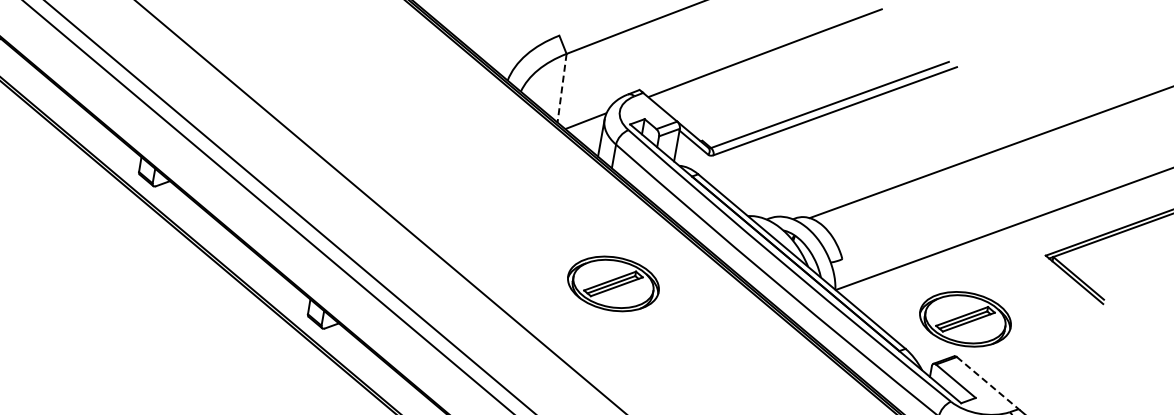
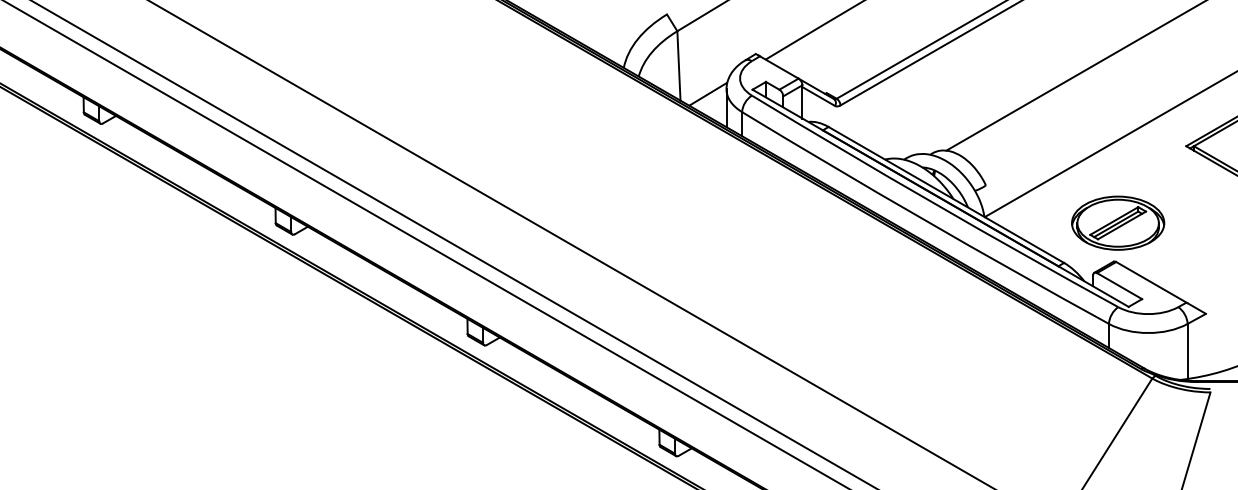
line: (561, 87) -> (678, 65), dashed -> solid
part: (613, 283) -> (764, 249), removed
line: (987, 383) -> (1151, 282), dashed -> solid

